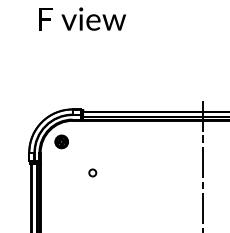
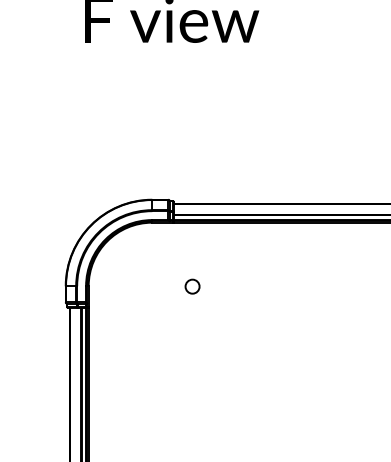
part: (61, 141) -> (130, 263), removed
circle: (92, 172) -> (192, 285), moved

